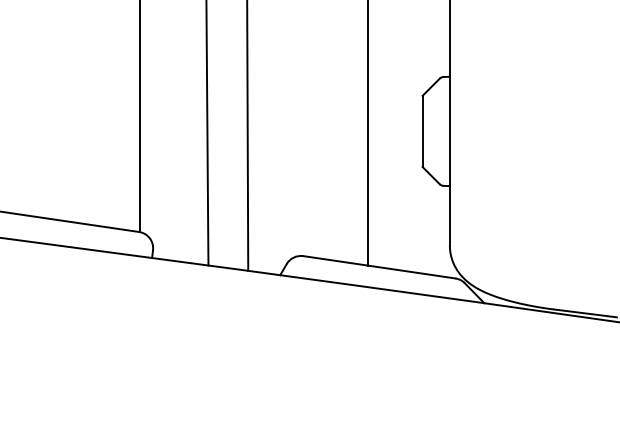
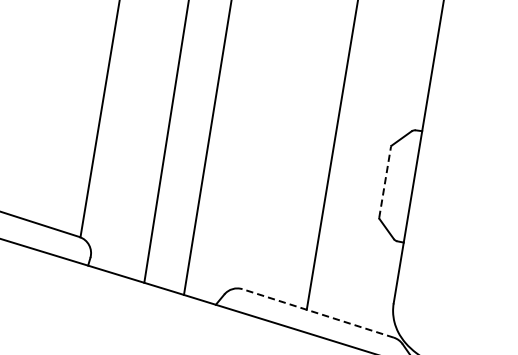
line: (422, 131) -> (385, 182), solid -> dashed
line: (379, 267) -> (318, 313), solid -> dashed

